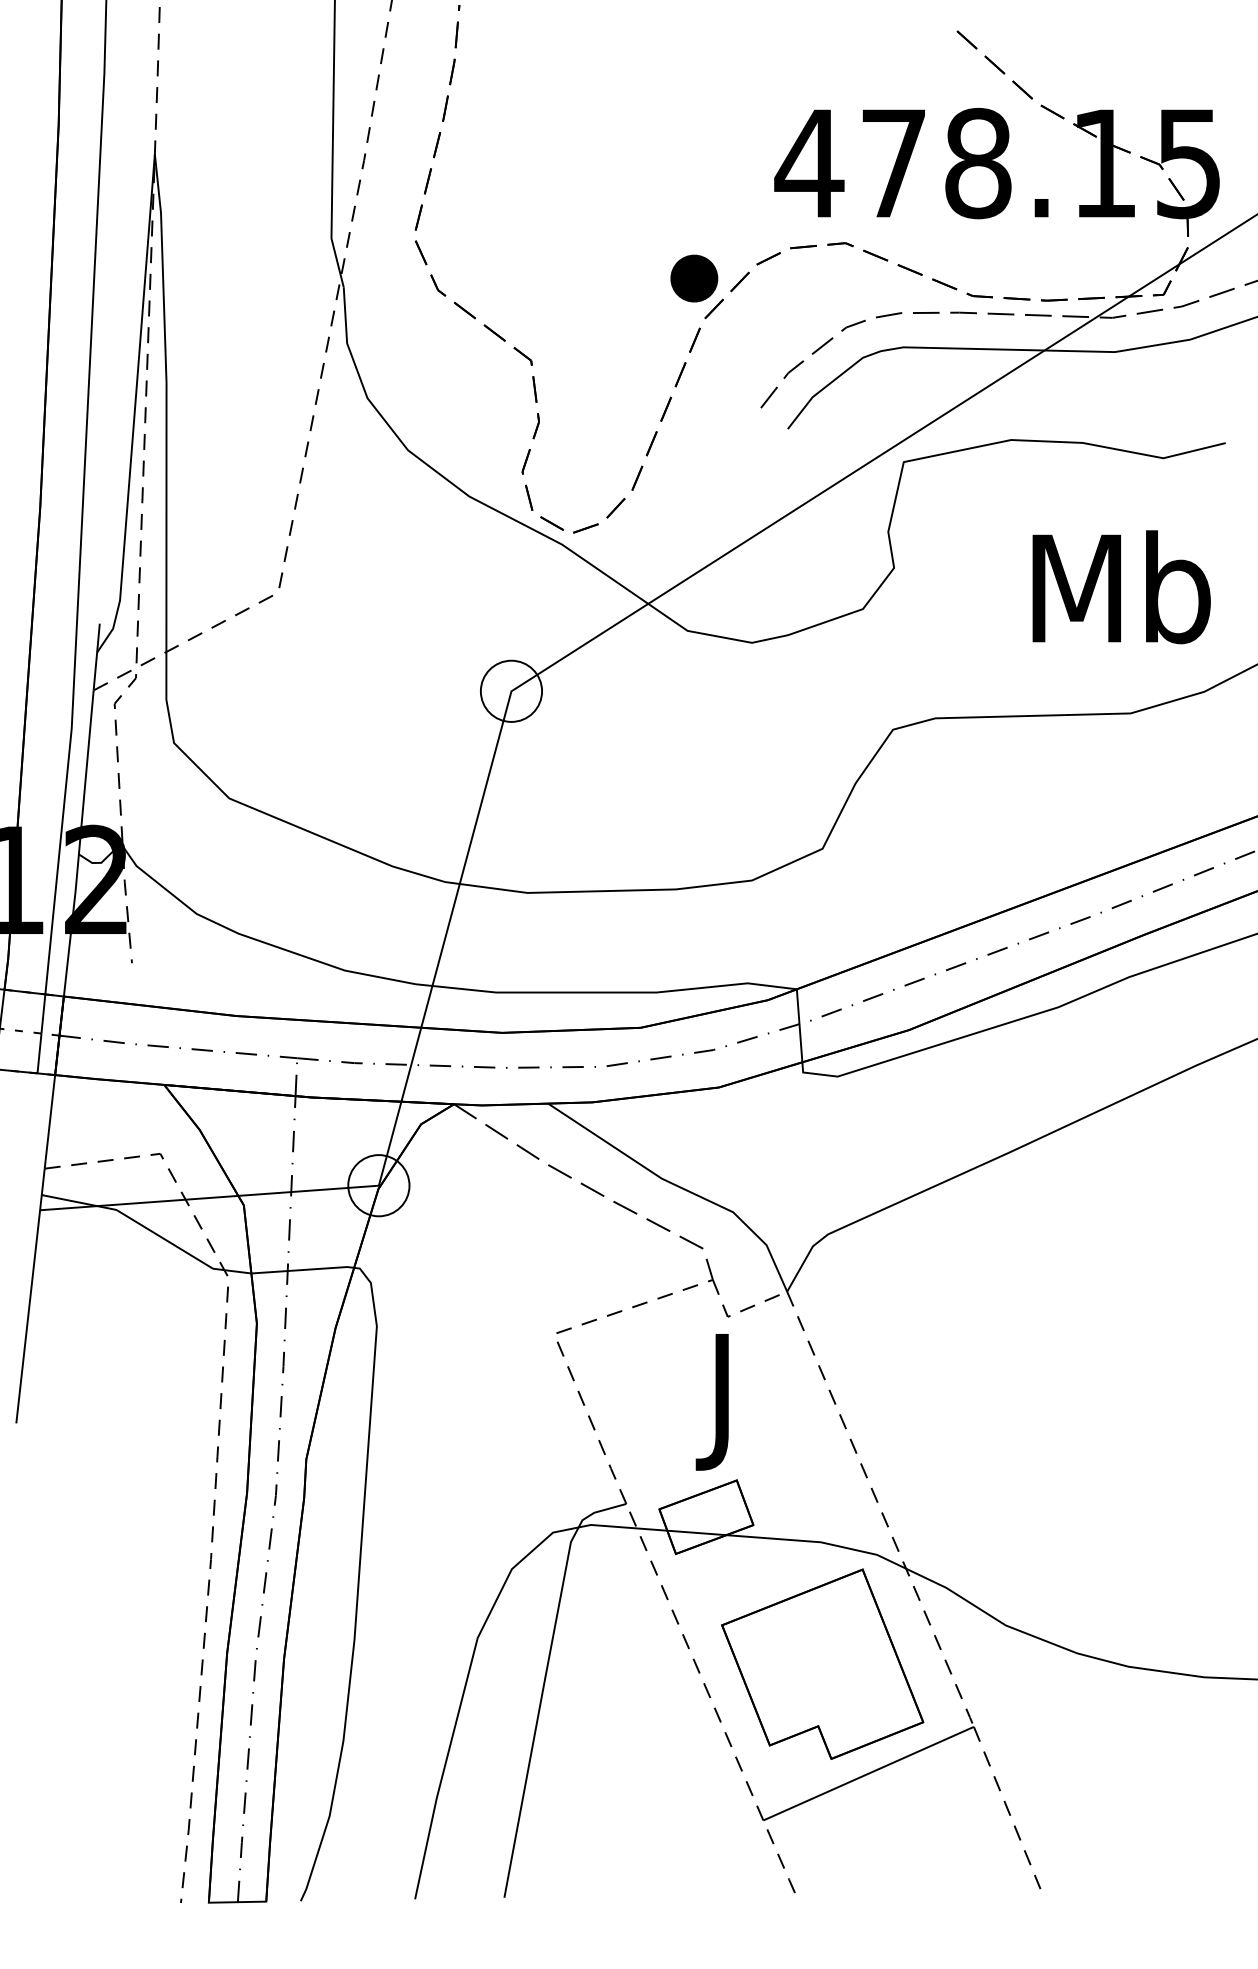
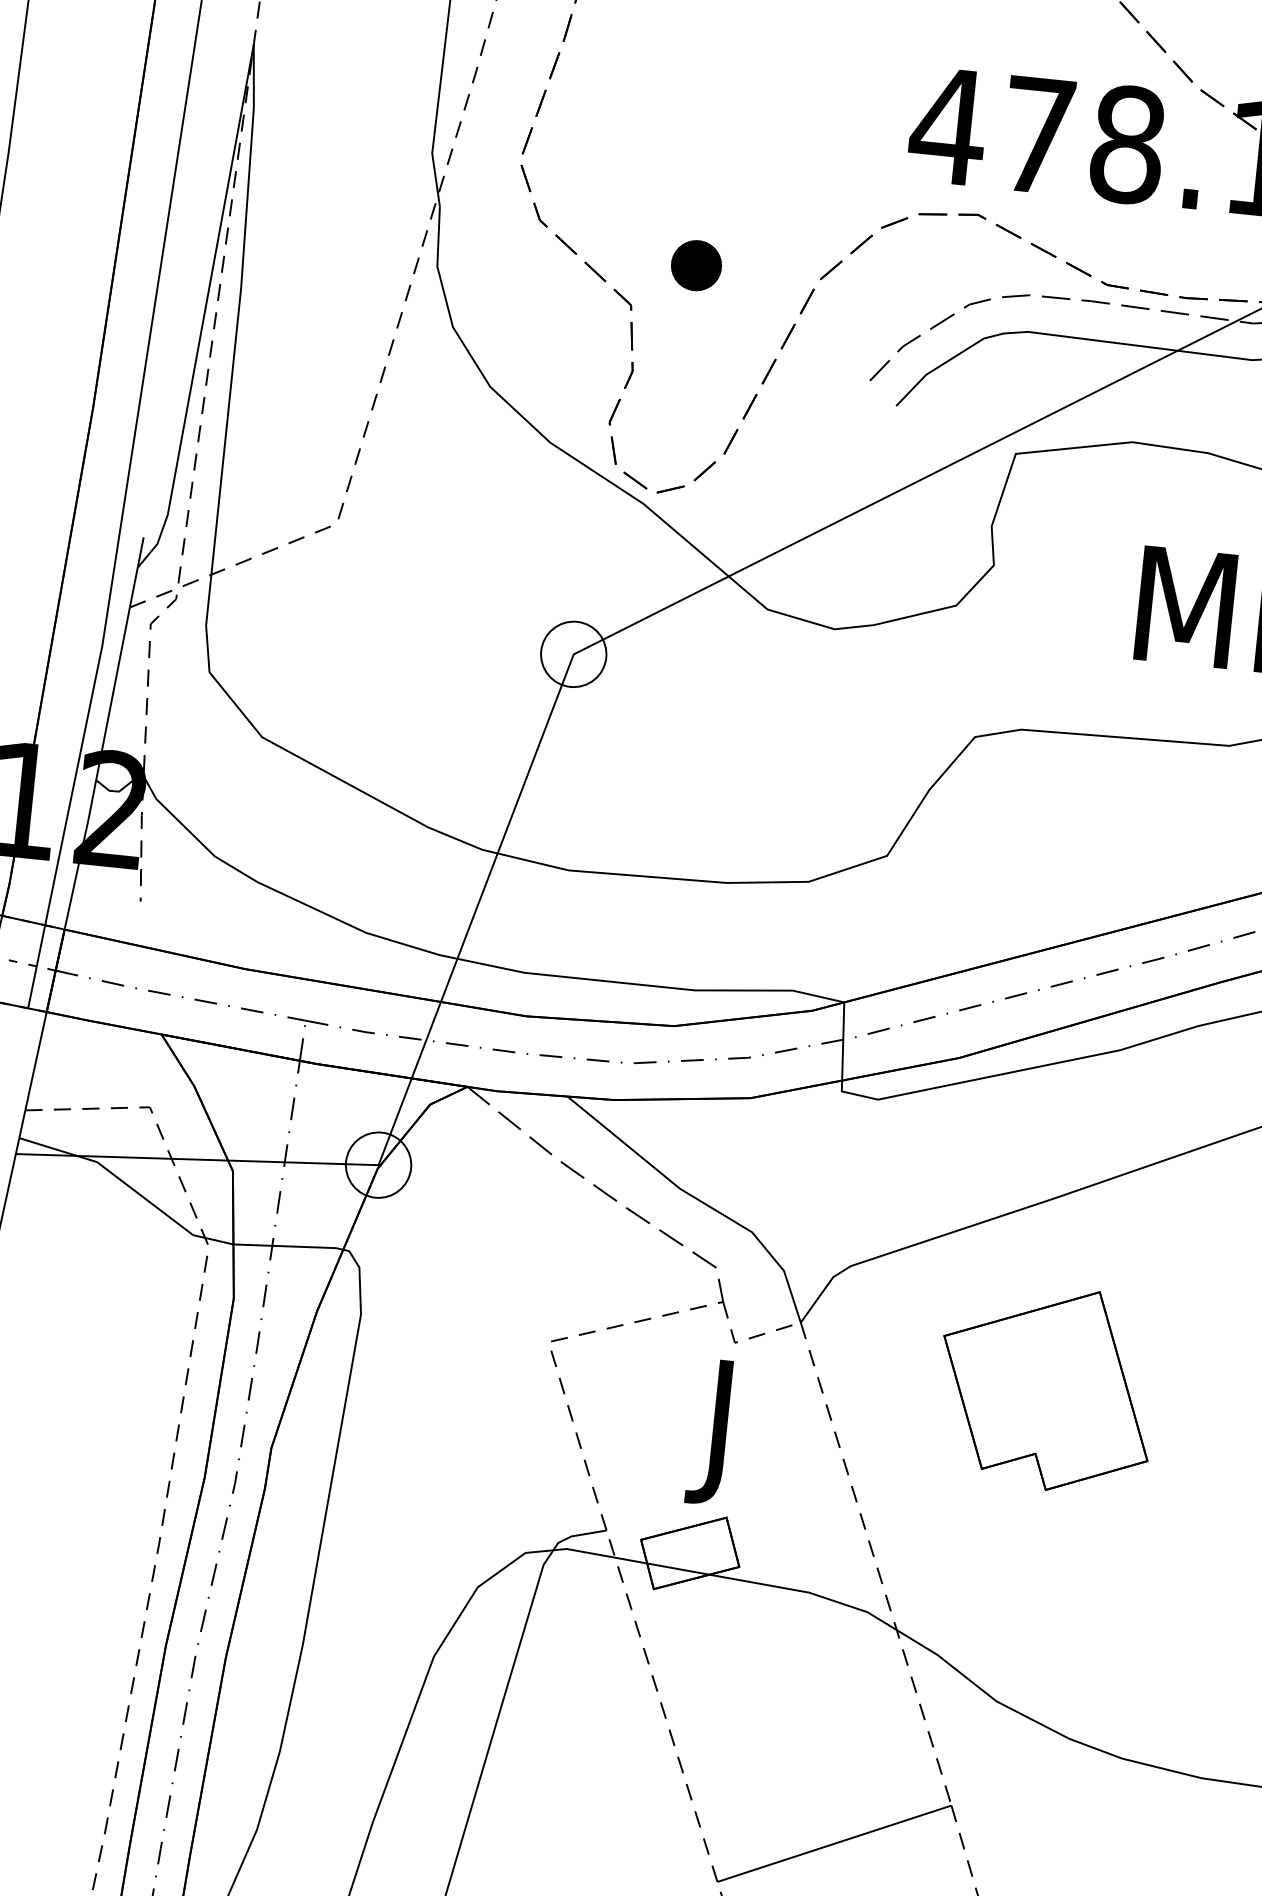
part: (694, 278) -> (696, 265), moved
part: (822, 1663) -> (1046, 1387), moved

